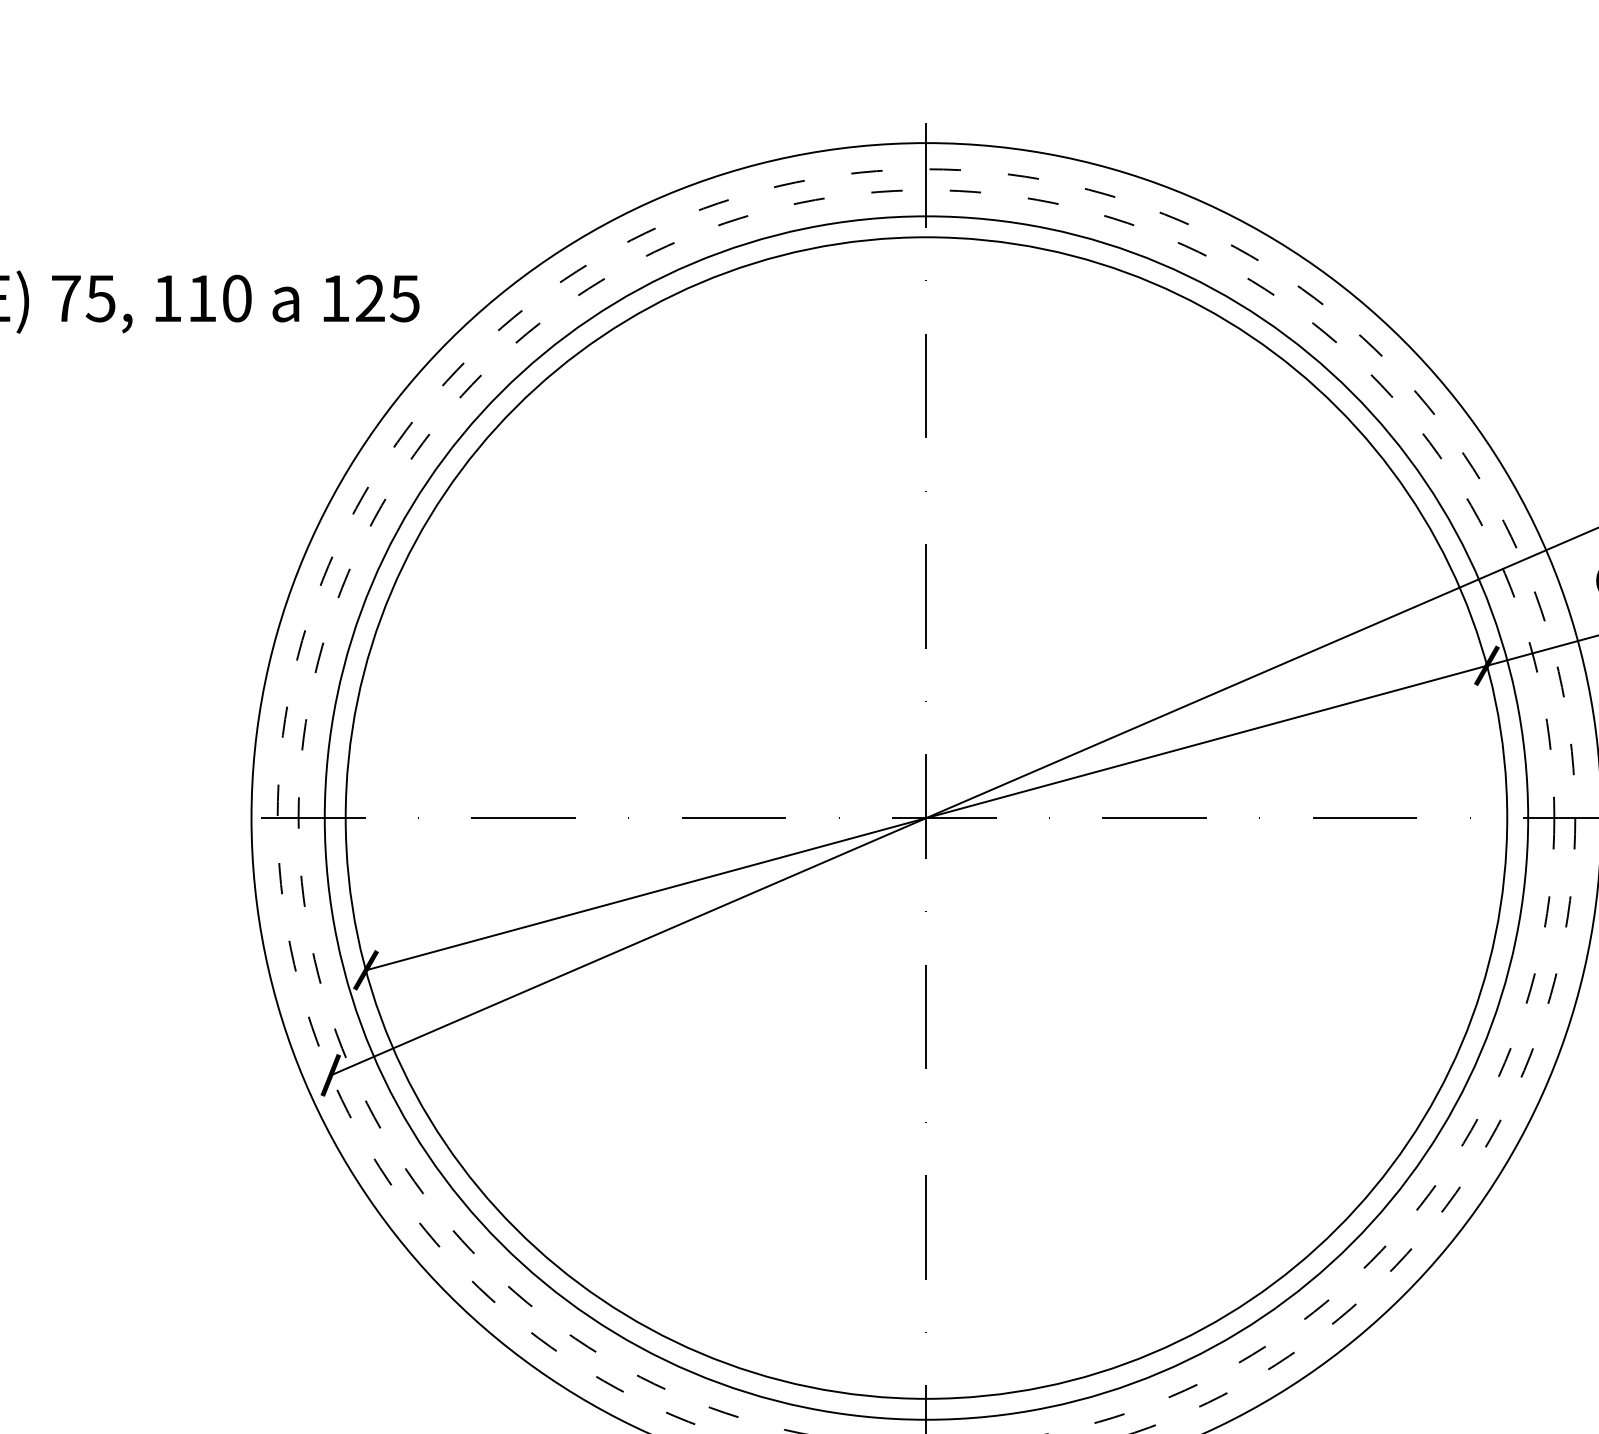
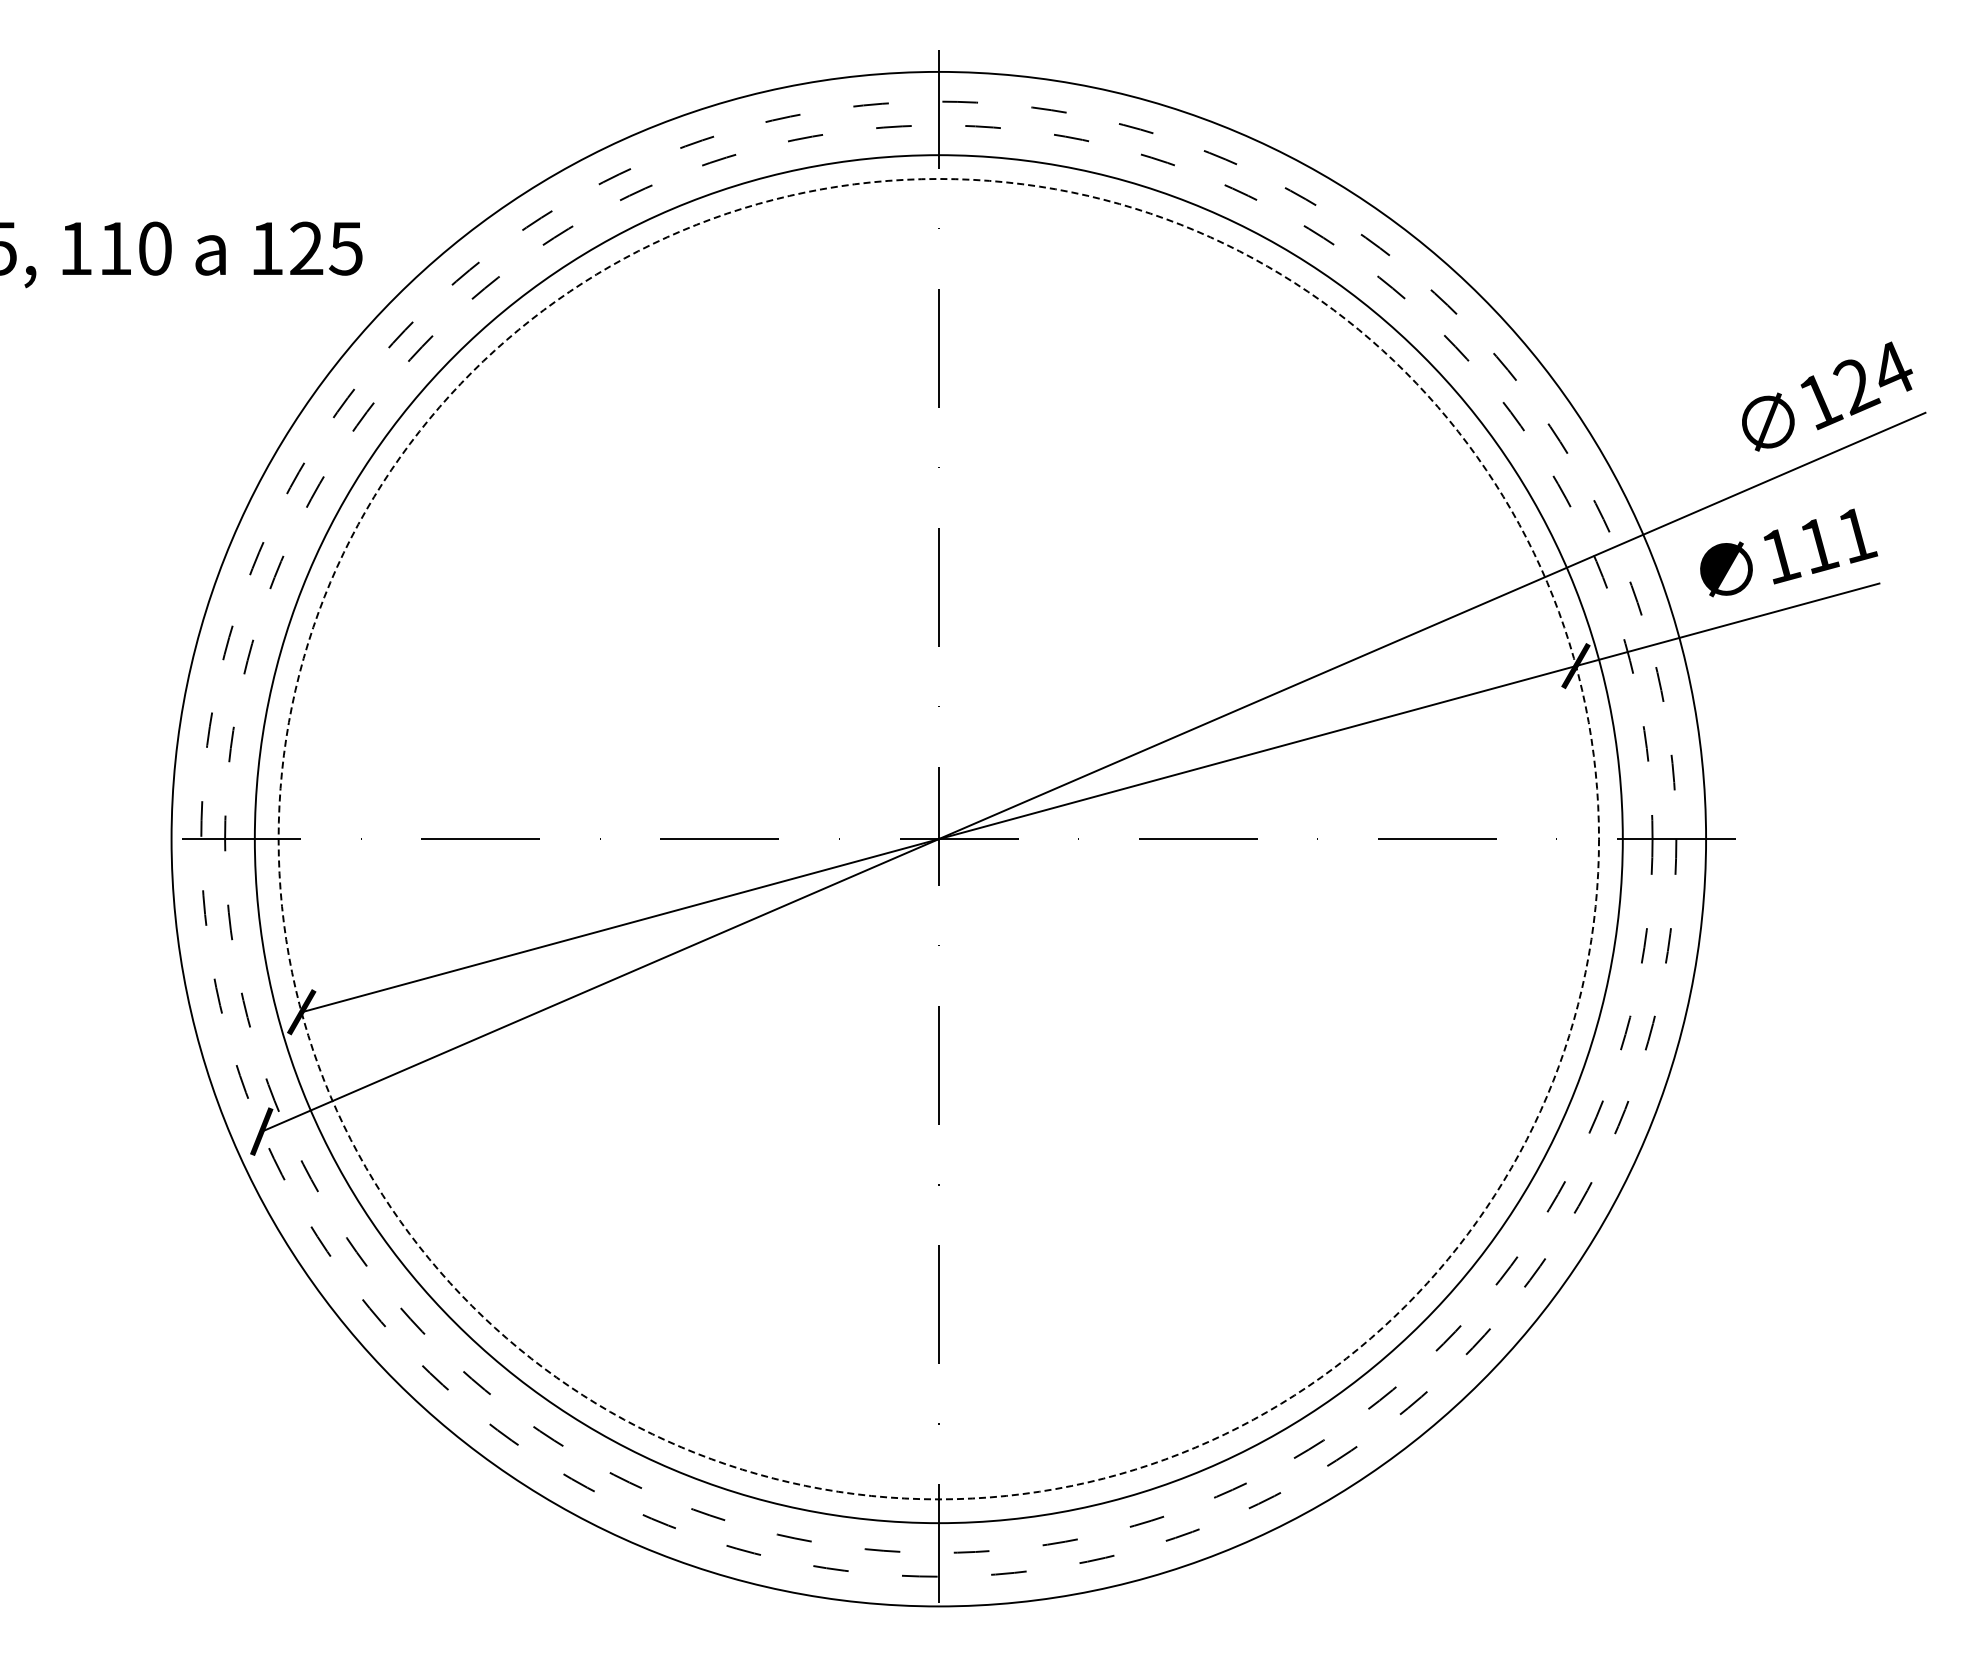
circle: (926, 817) -> (938, 838), solid -> dashed

